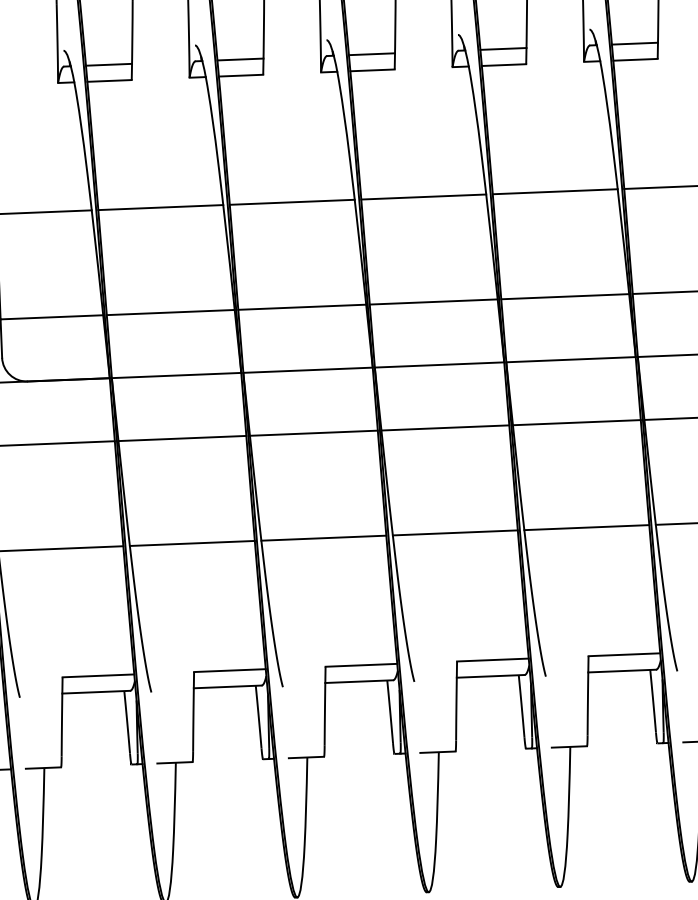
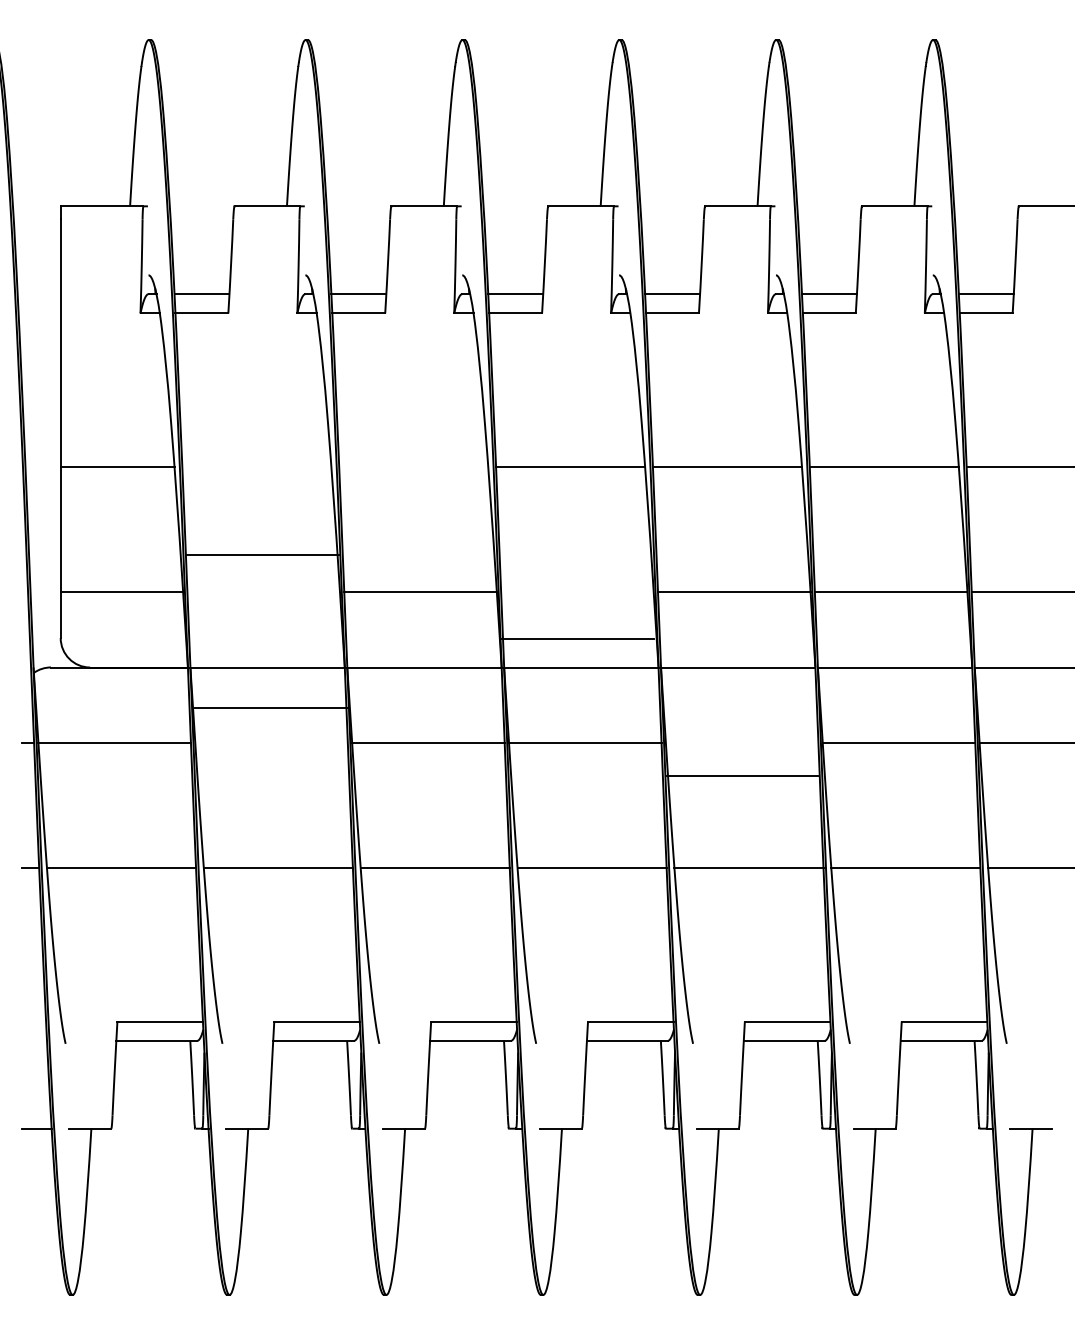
line: (292, 202) -> (413, 466), removed
line: (160, 207) -> (256, 466), removed
line: (433, 302) -> (577, 639), moved
line: (170, 312) -> (263, 555), moved
line: (576, 422) -> (741, 775), moved
line: (182, 438) -> (271, 707), moved

